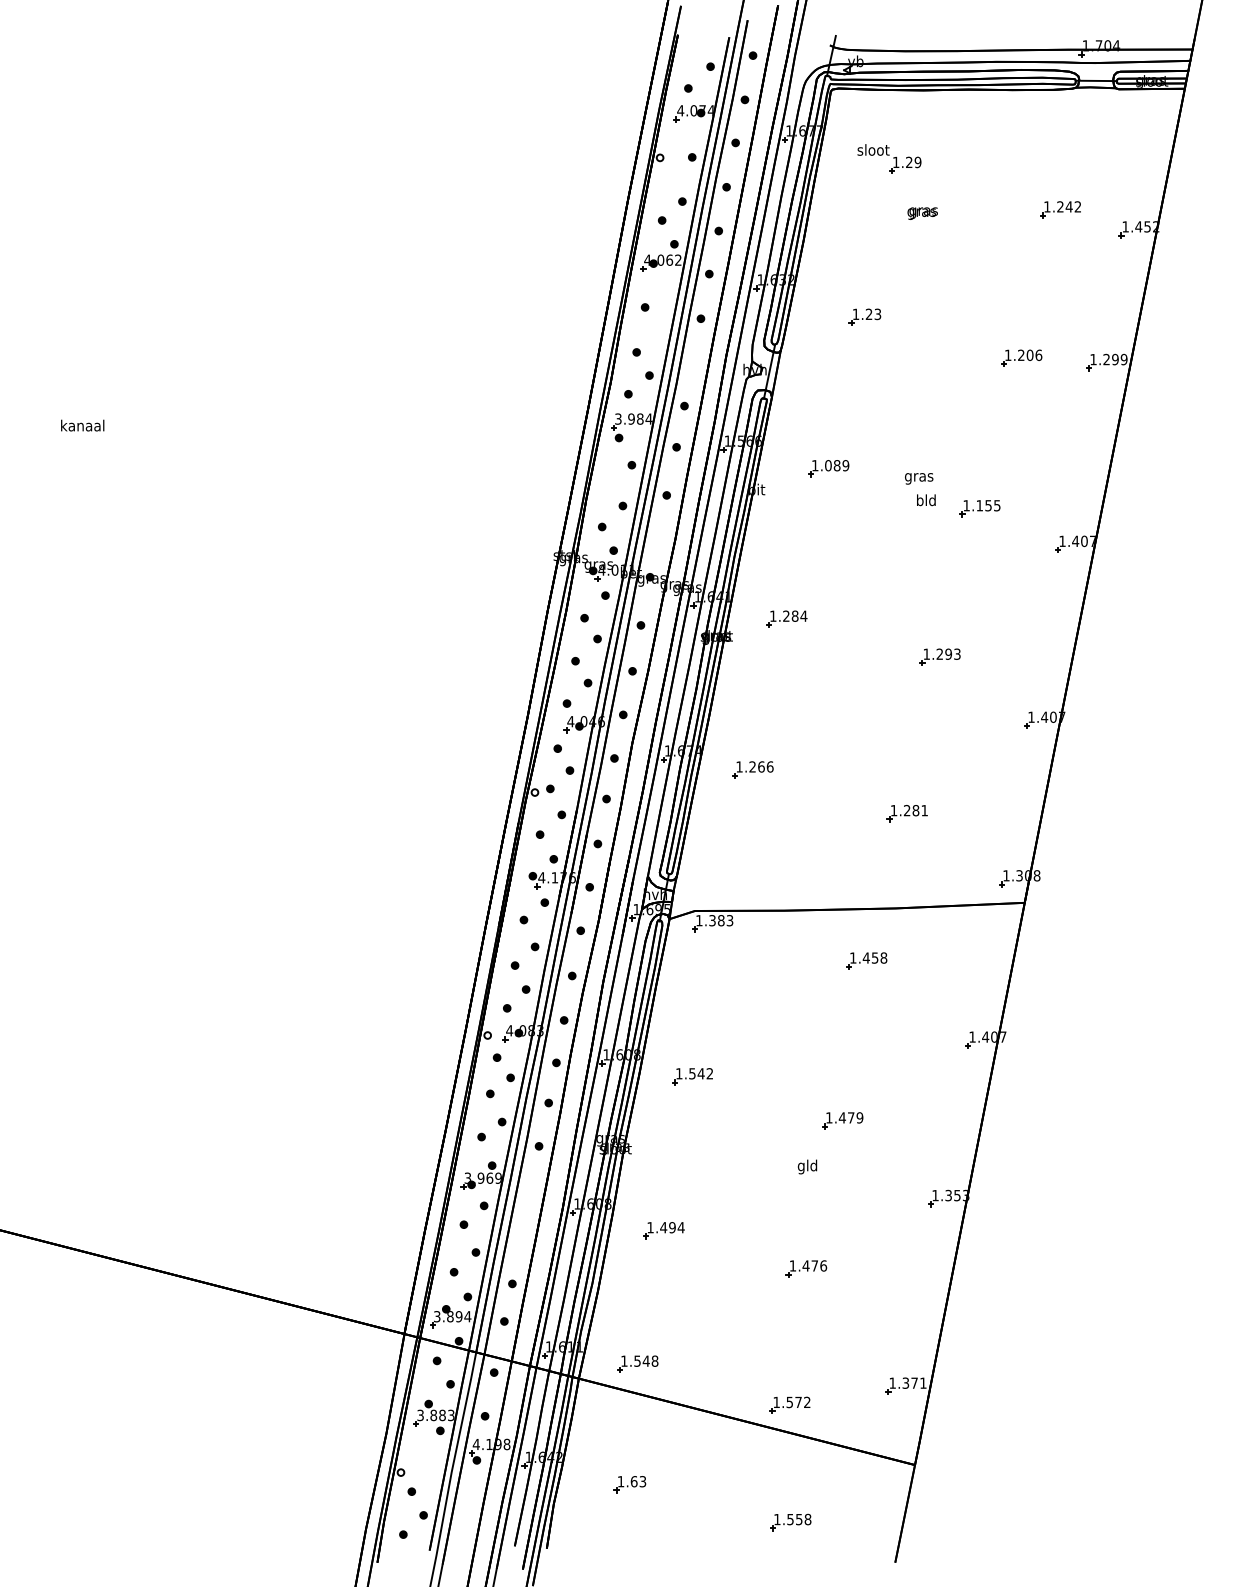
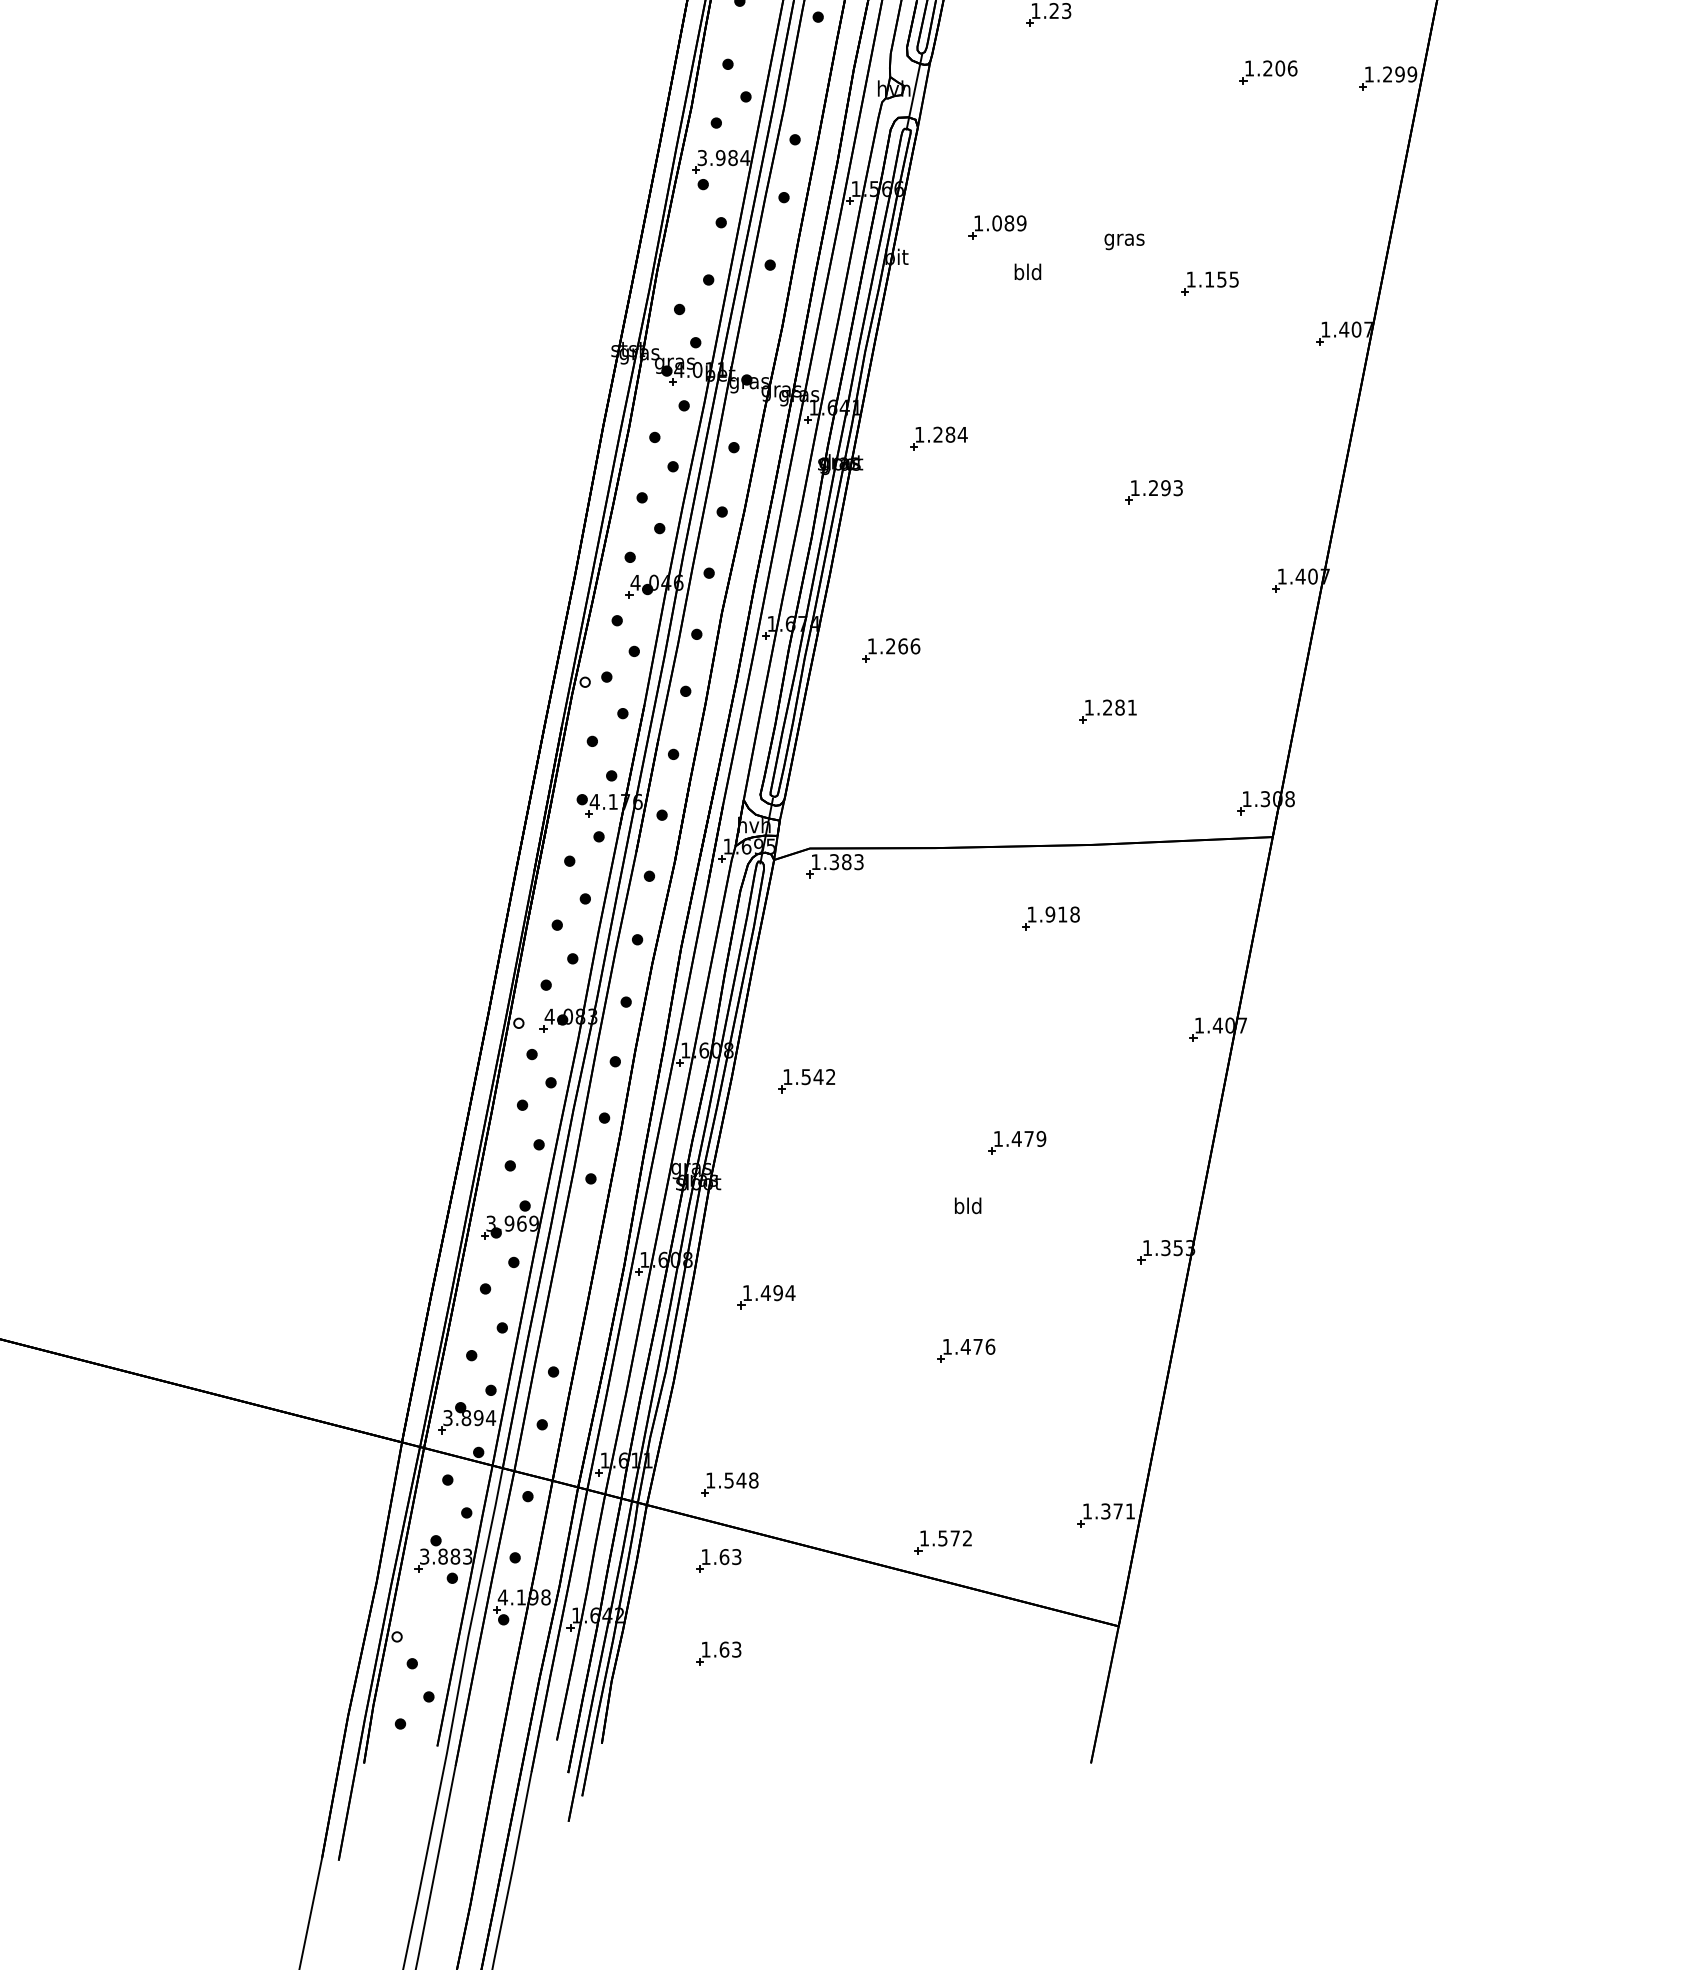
text: (926, 500) -> (1028, 272), moved
text: (870, 957) -> (1056, 913), 1.458 -> 1.918
text: (800, 1166) -> (957, 1207), gld -> bld
part: (629, 1418) -> (717, 1560), added
part: (790, 1522) -> (943, 1706), removed

